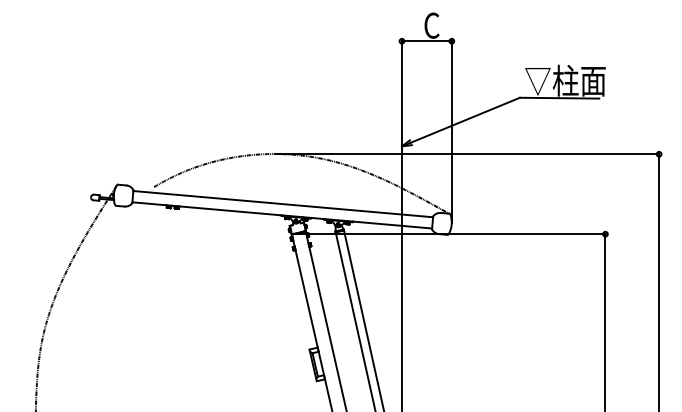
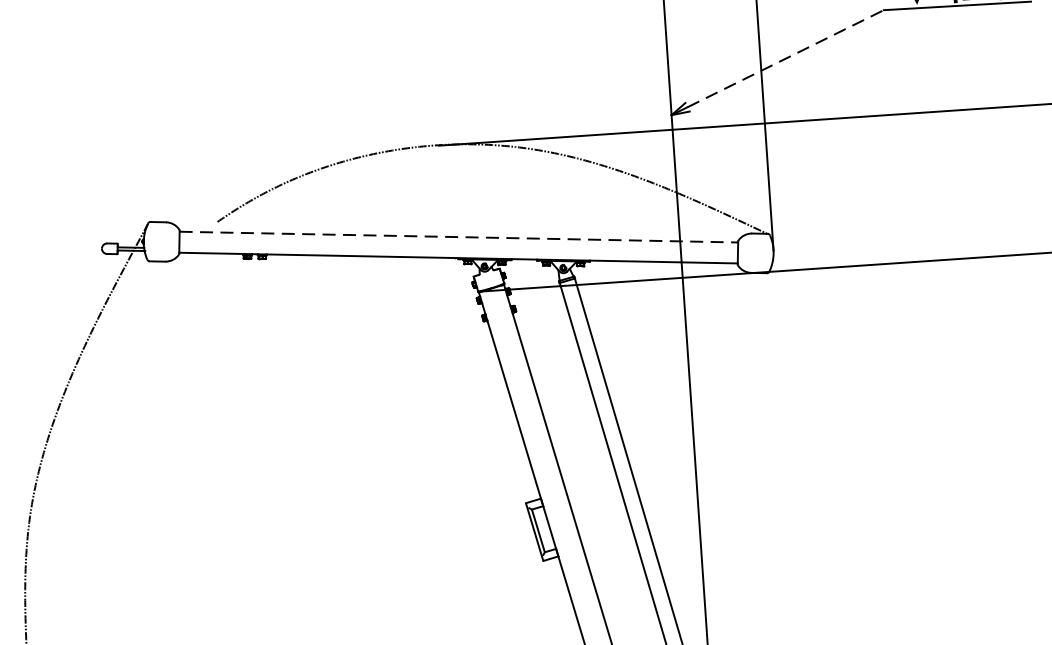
line: (465, 120) -> (785, 59), solid -> dashed
line: (283, 204) -> (459, 237), solid -> dashed

